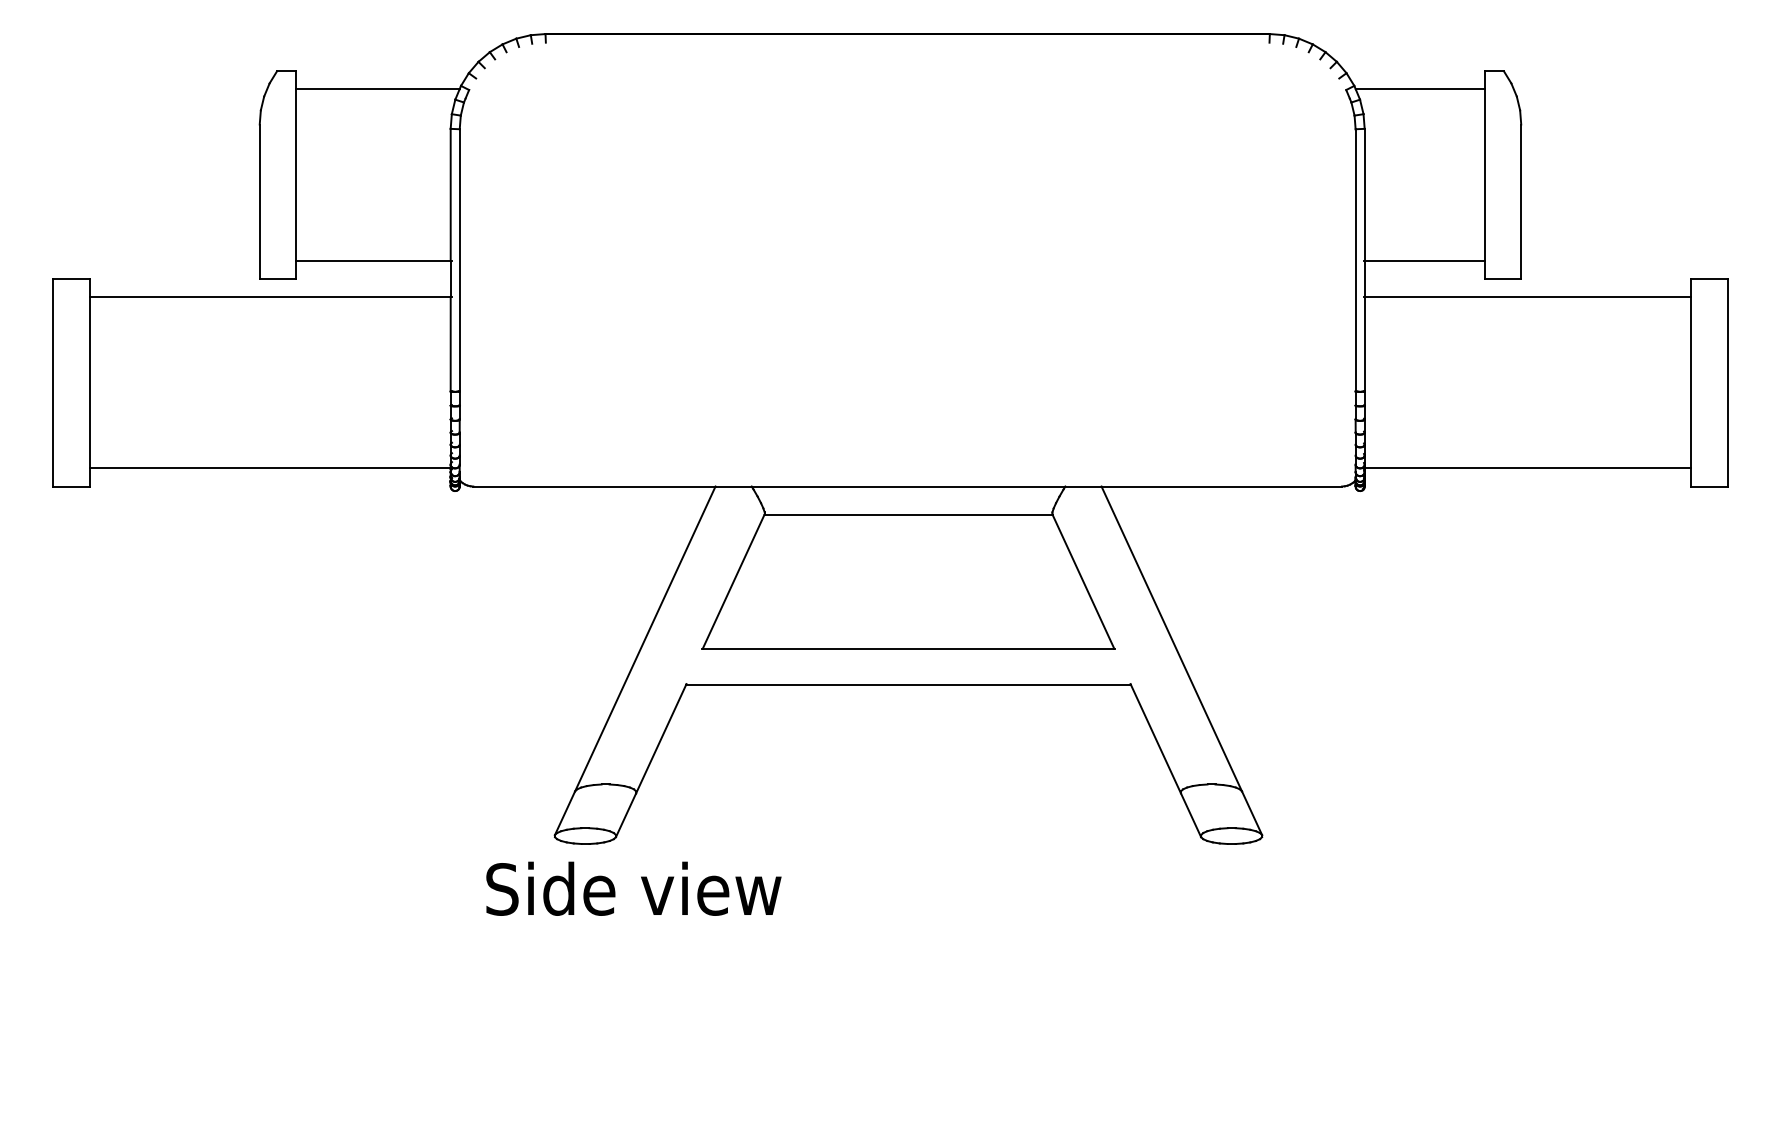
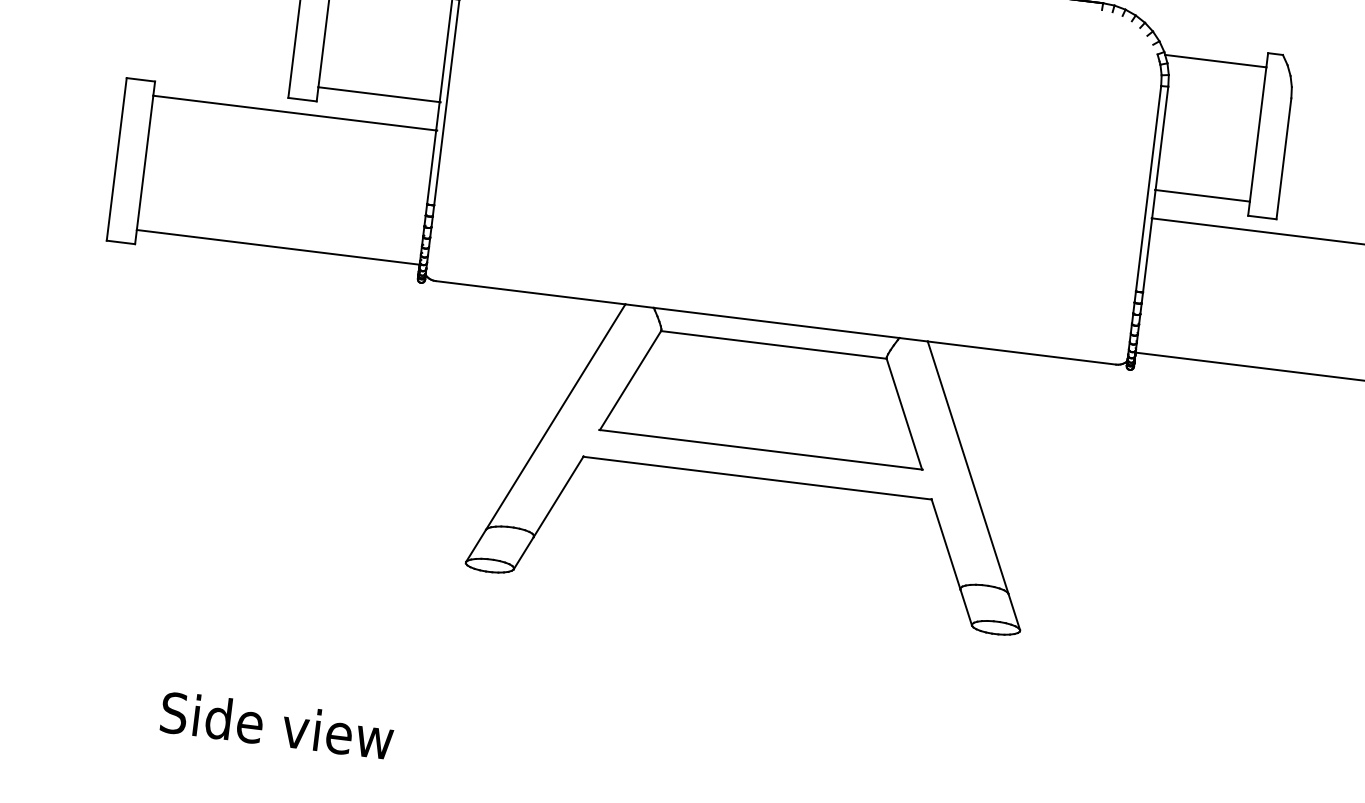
text: (633, 888) -> (277, 725), moved

